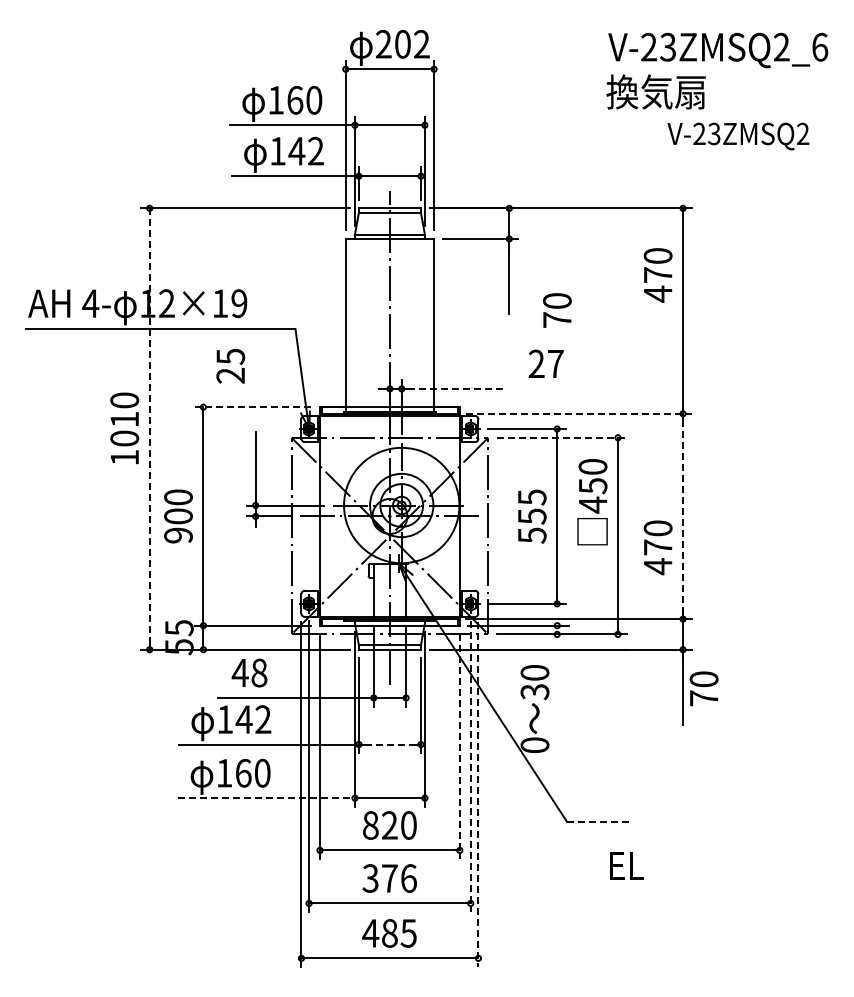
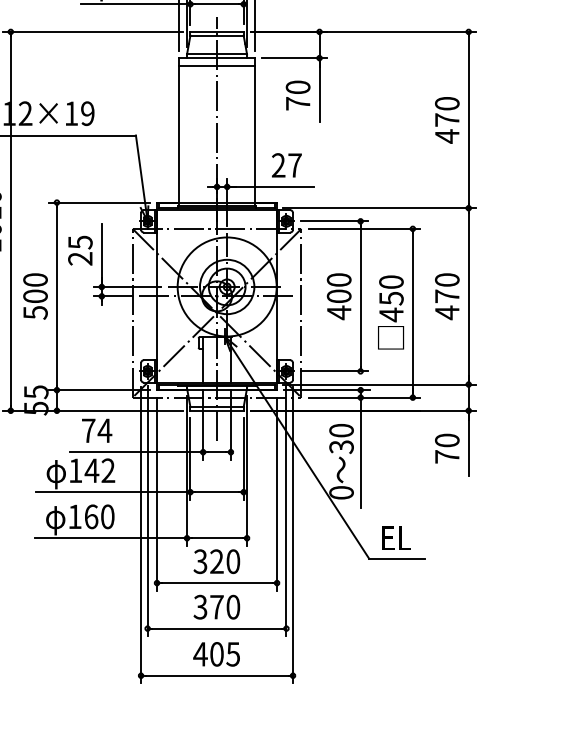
line: (389, 247) -> (216, 65), added
text: (657, 275) -> (446, 120), moved
text: (557, 310) -> (298, 95), moved
text: (545, 363) -> (286, 165), moved
text: (230, 366) -> (80, 250), moved
line: (451, 388) -> (269, 186), dashed -> solid
line: (252, 407) -> (99, 202), dashed -> solid
line: (579, 413) -> (379, 207), dashed -> solid
line: (149, 428) -> (10, 220), dashed -> solid
line: (561, 437) -> (364, 228), dashed -> solid
text: (592, 502) -> (390, 312), moved
line: (683, 515) -> (469, 295), dashed -> solid
text: (531, 516) -> (338, 296), 555 -> 400
text: (178, 535) -> (35, 312), 900 -> 500
text: (657, 547) -> (446, 296), moved
text: (249, 672) -> (96, 430), 48 -> 74
text: (703, 688) -> (446, 448), moved
line: (557, 693) -> (360, 448), added
line: (389, 744) -> (216, 492), dashed -> solid
line: (459, 747) -> (276, 494), dashed -> solid
line: (470, 767) -> (286, 511), dashed -> solid
line: (478, 795) -> (293, 535), dashed -> solid
line: (267, 798) -> (111, 538), dashed -> solid
line: (599, 822) -> (396, 559), dashed -> solid
text: (370, 825) -> (200, 561), 820 -> 320
text: (626, 865) -> (396, 537), moved
text: (408, 878) -> (232, 607), 376 -> 370
text: (389, 933) -> (216, 654), 485 -> 405

